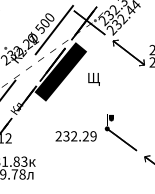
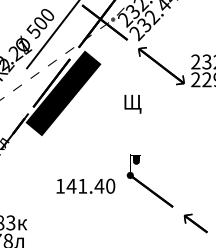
text: (93, 79) -> (132, 104), moved
text: (75, 136) -> (84, 186), 232.29 -> 141.40

